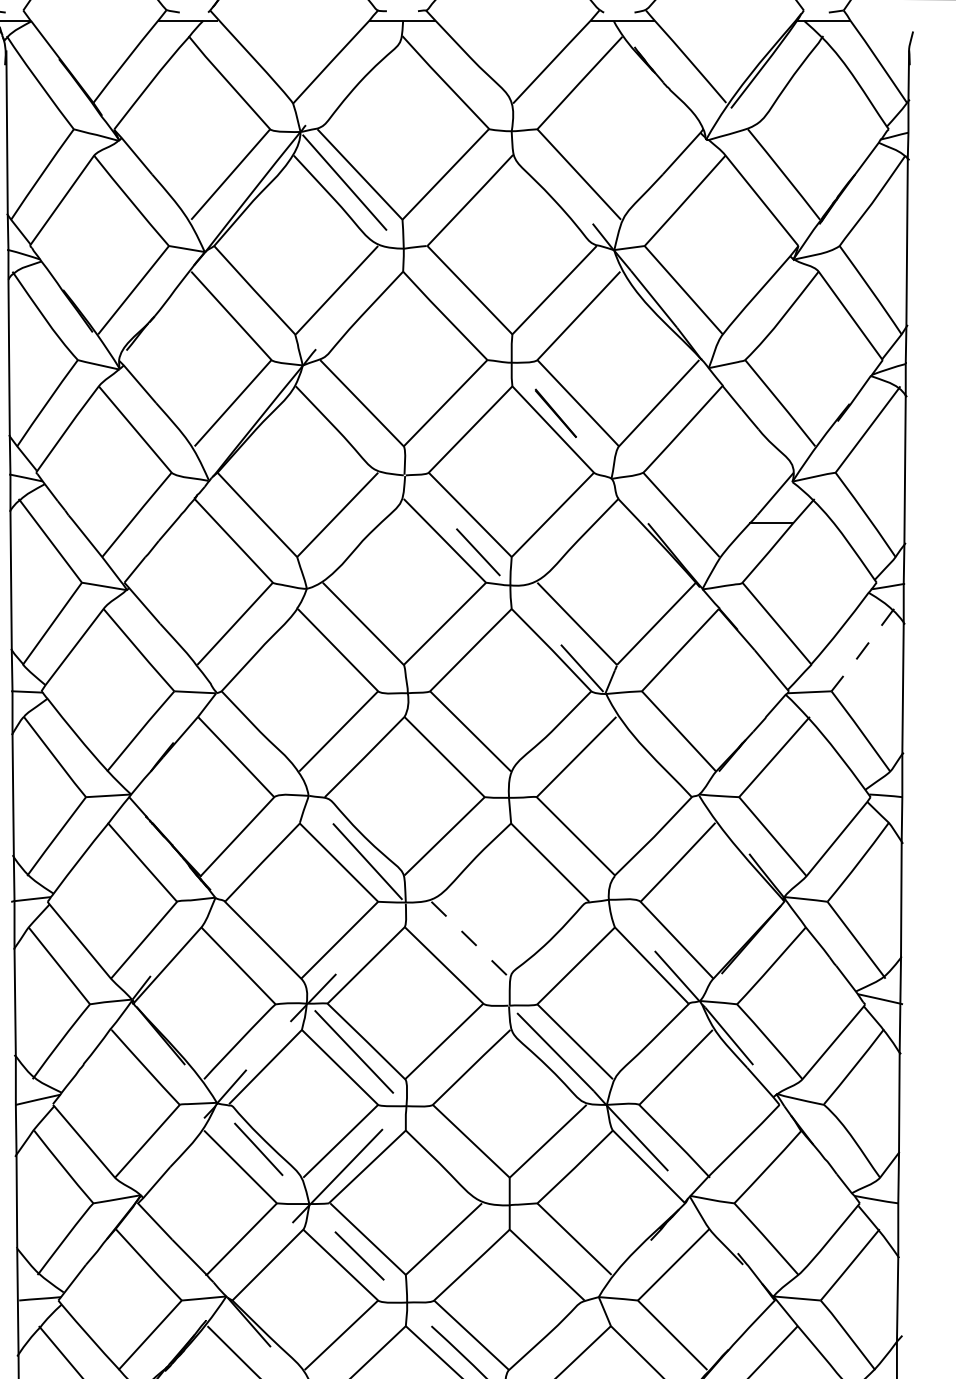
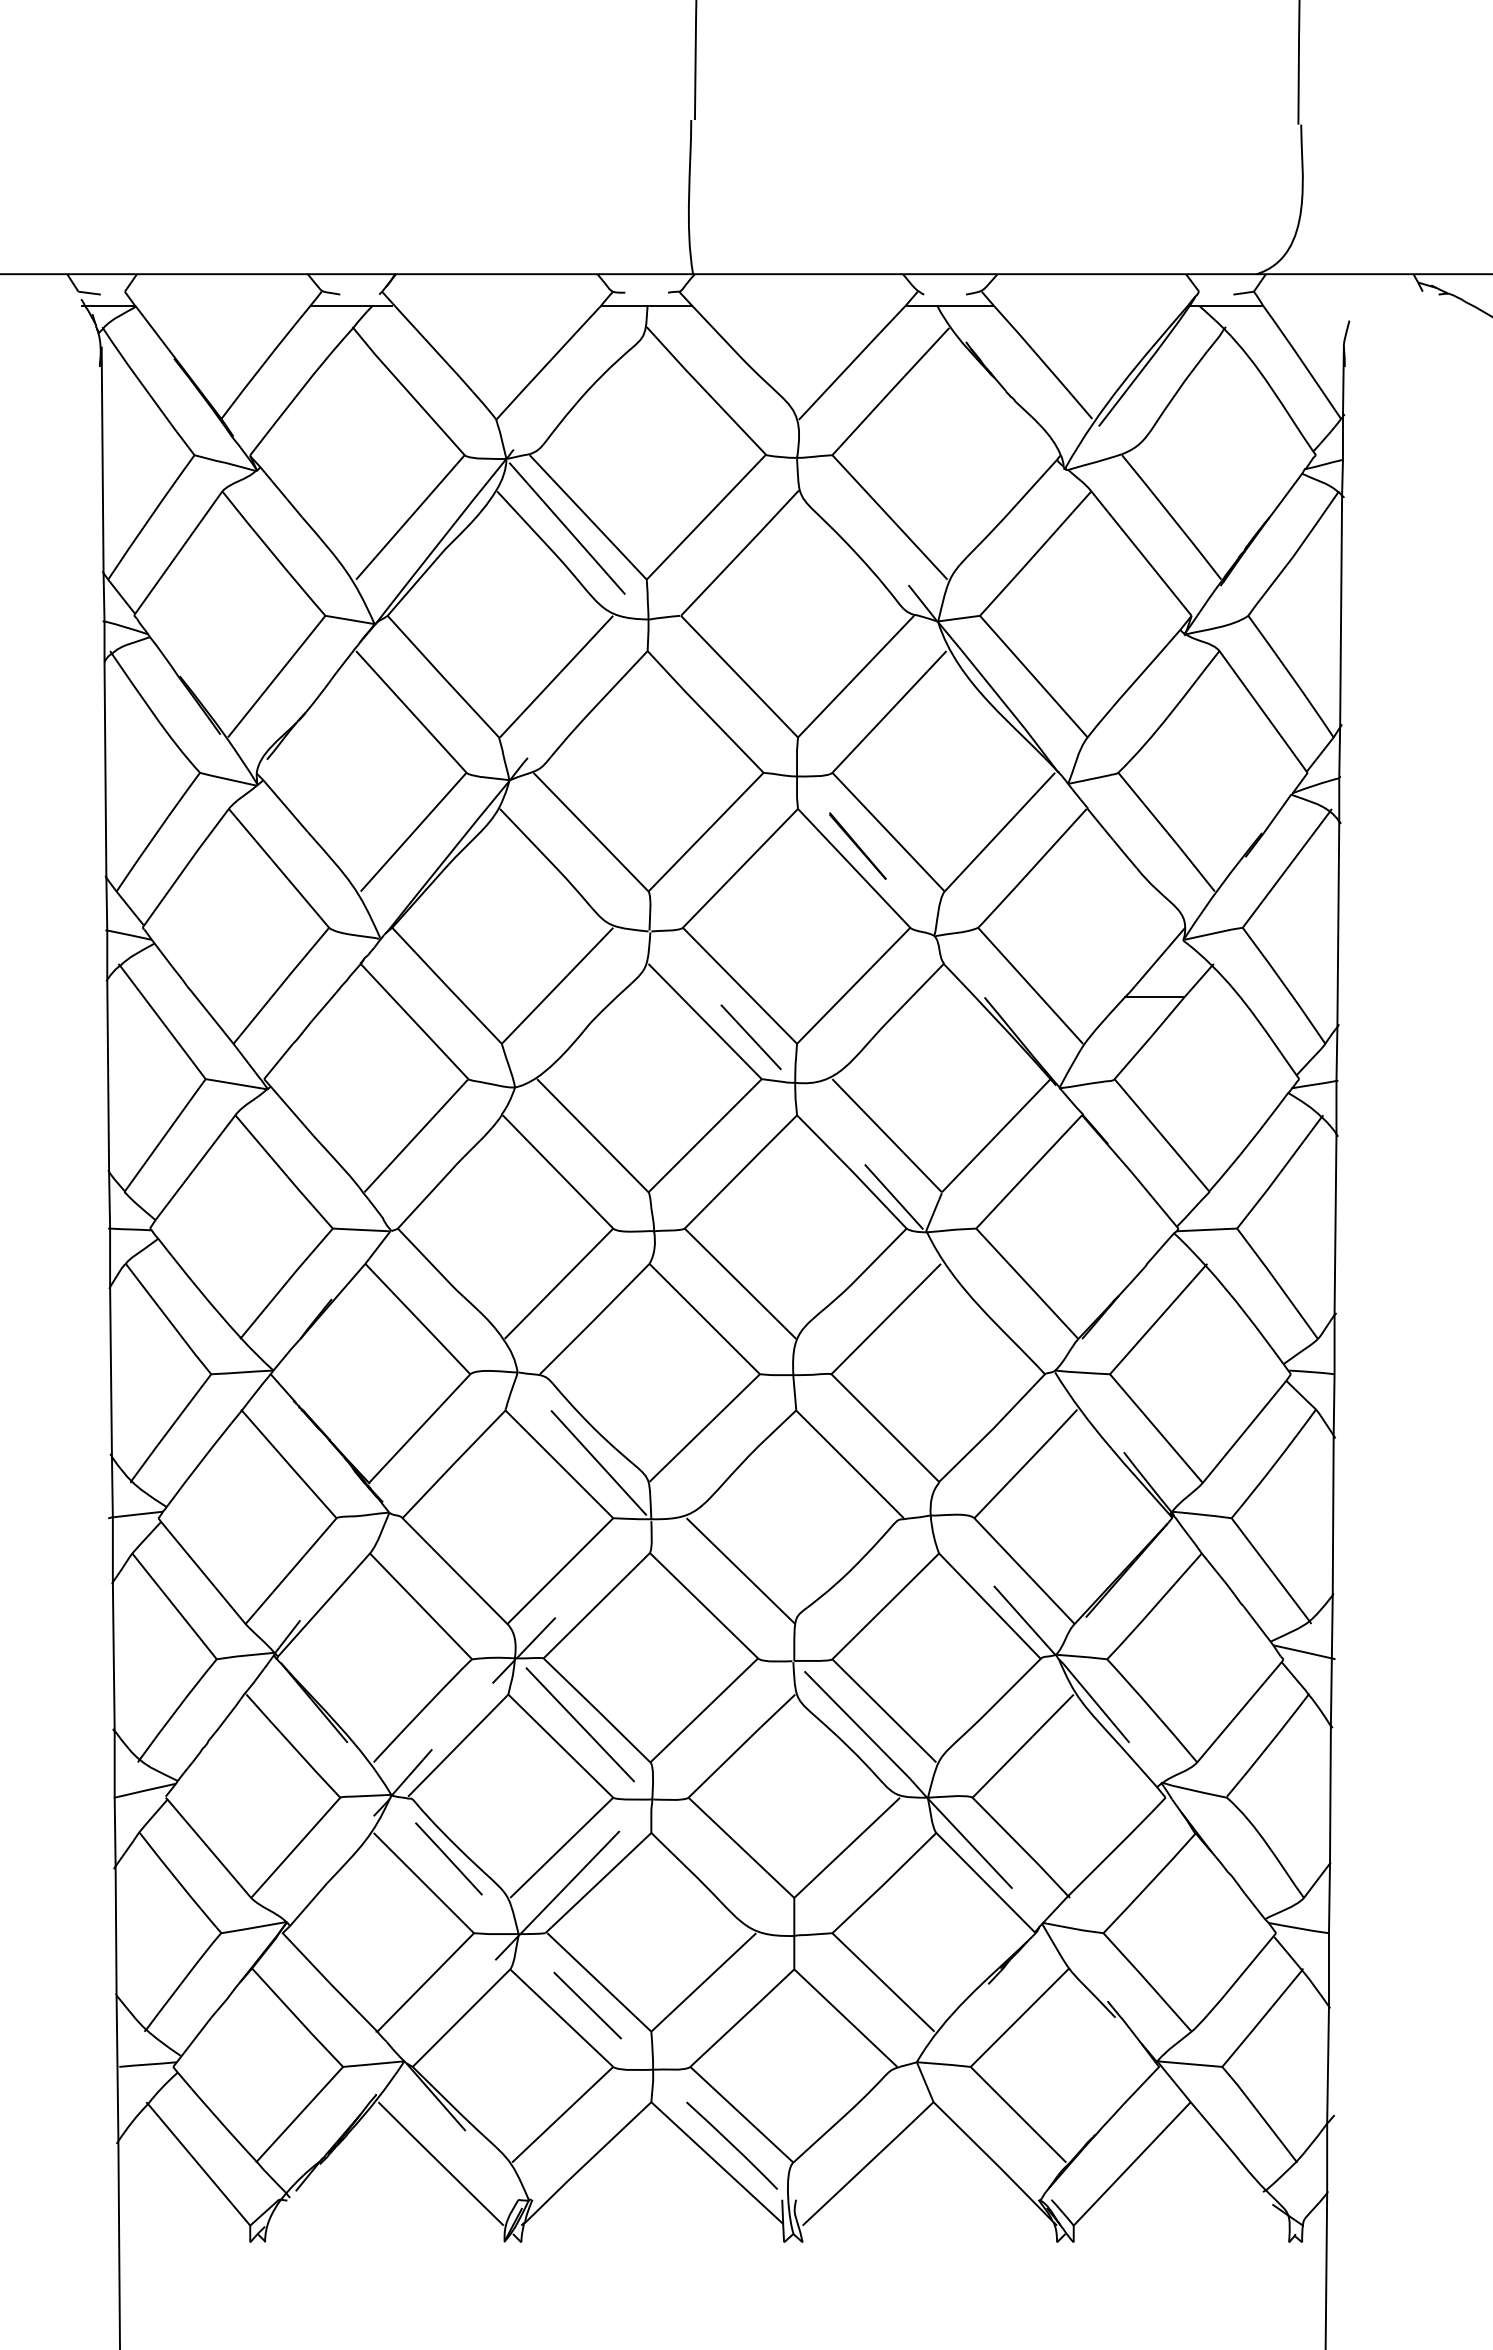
line: (863, 650) -> (1280, 1172), dashed -> solid
line: (470, 940) -> (740, 1571), dashed -> solid

